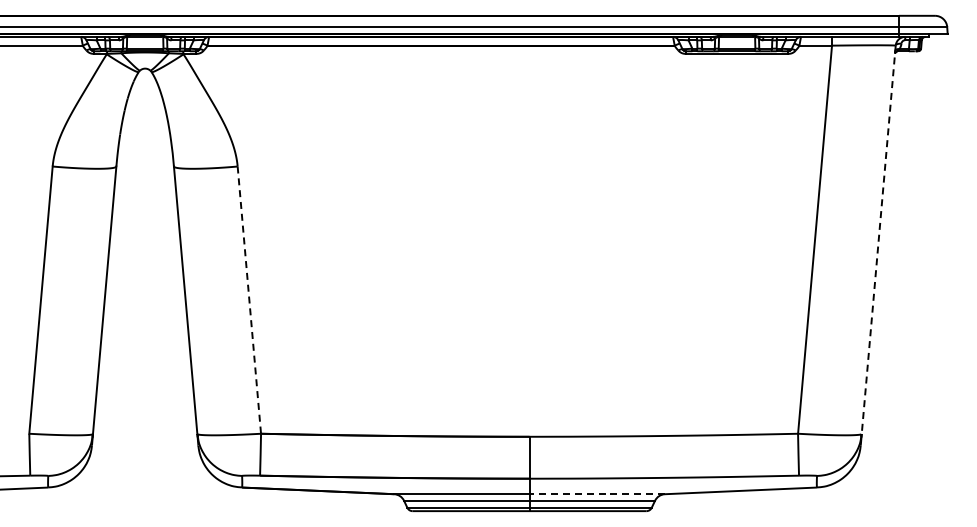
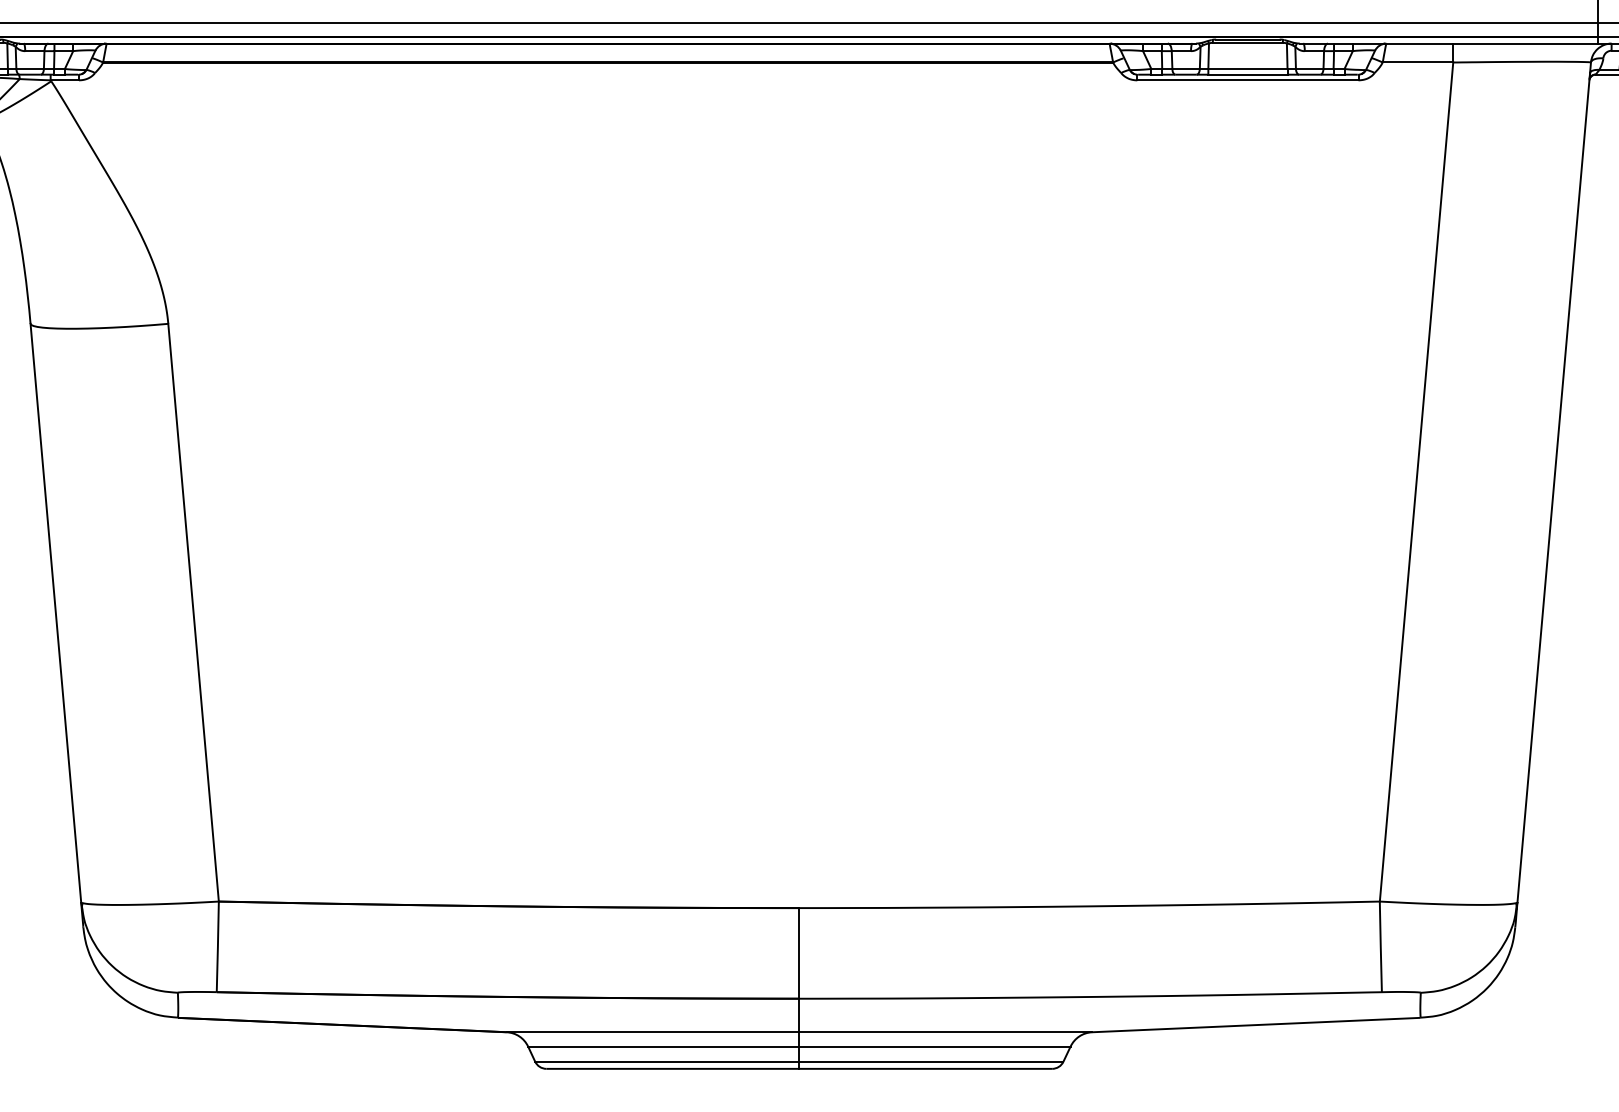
line: (878, 239) -> (1553, 481), dashed -> solid
line: (249, 300) -> (193, 613), dashed -> solid
line: (597, 494) -> (946, 1032), dashed -> solid

